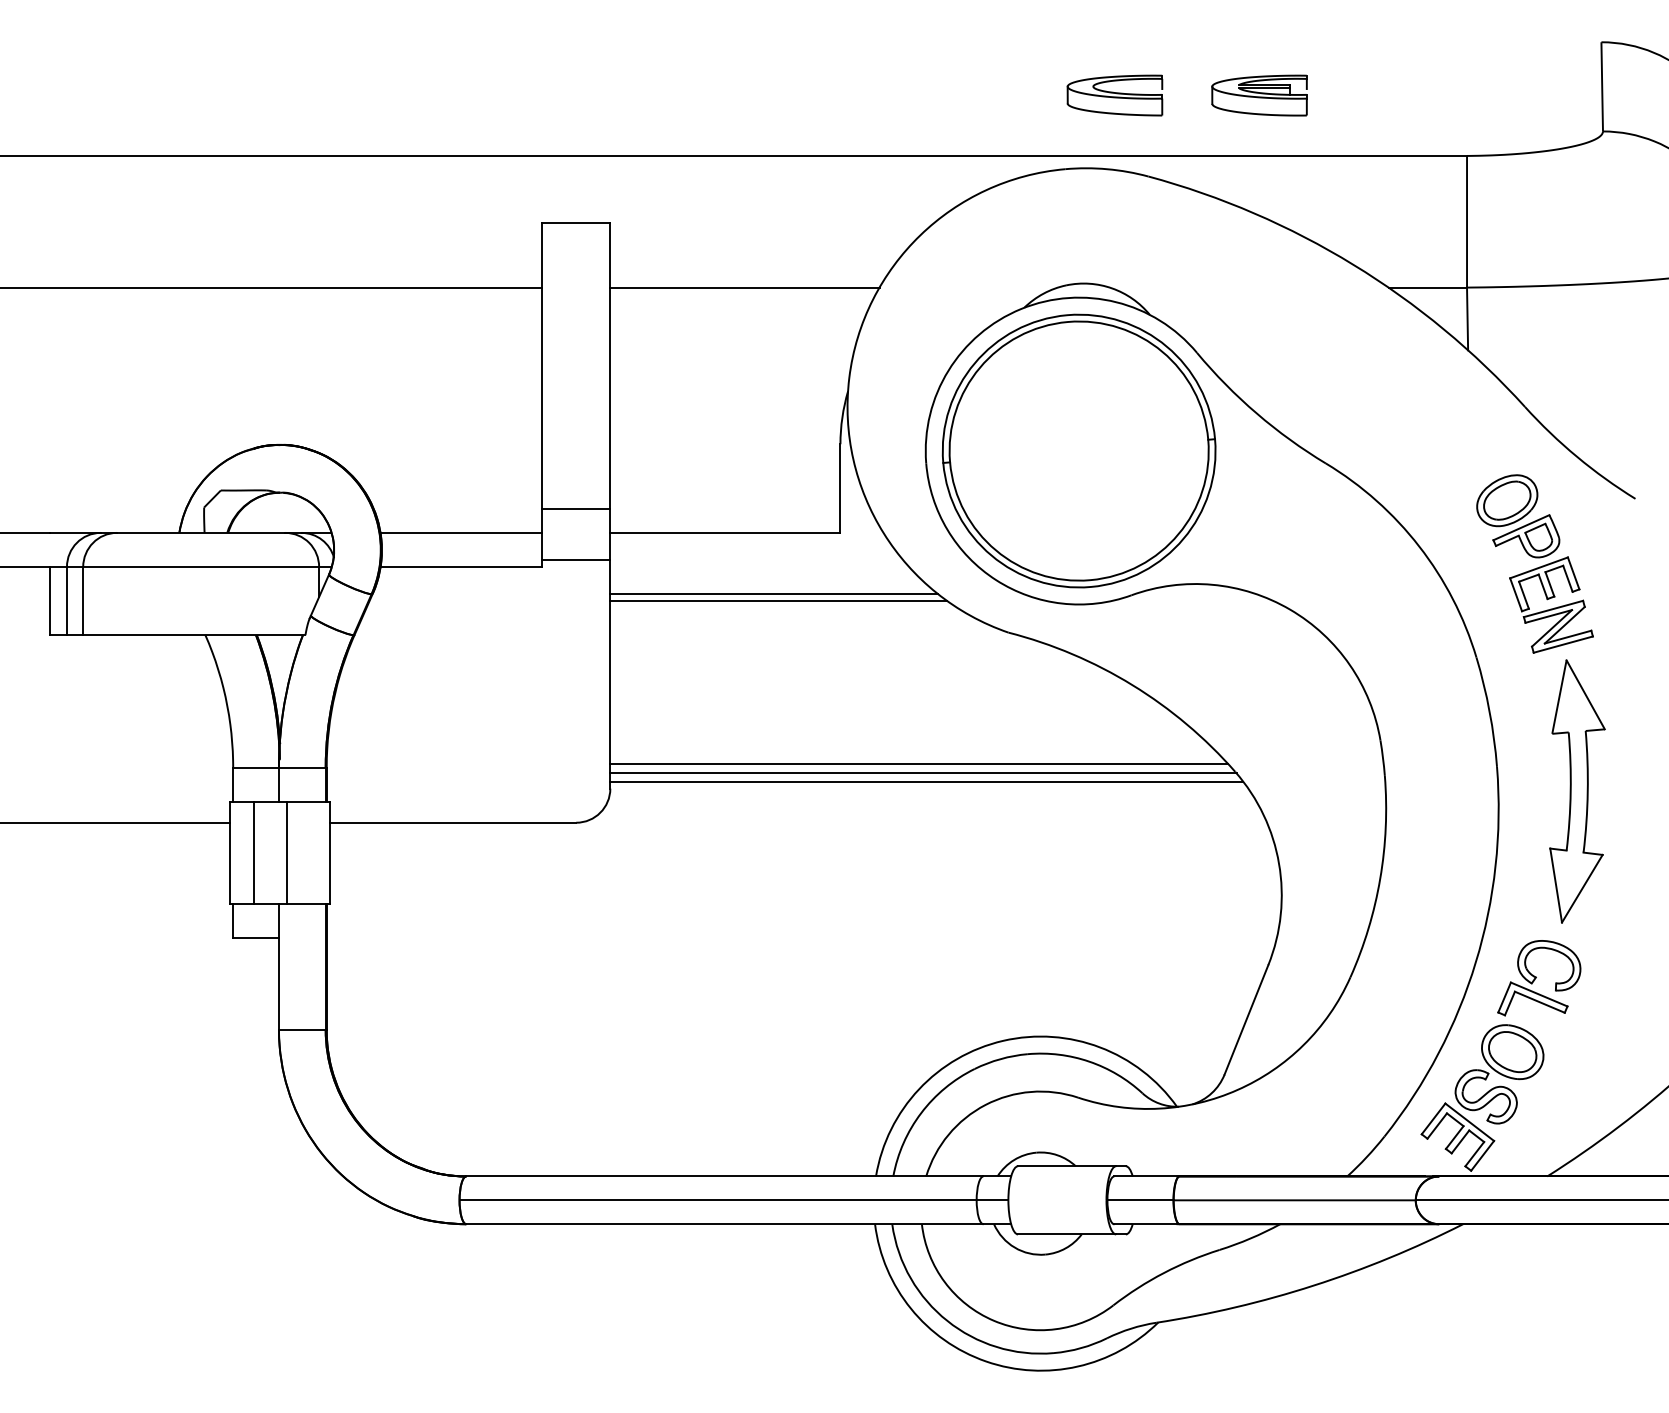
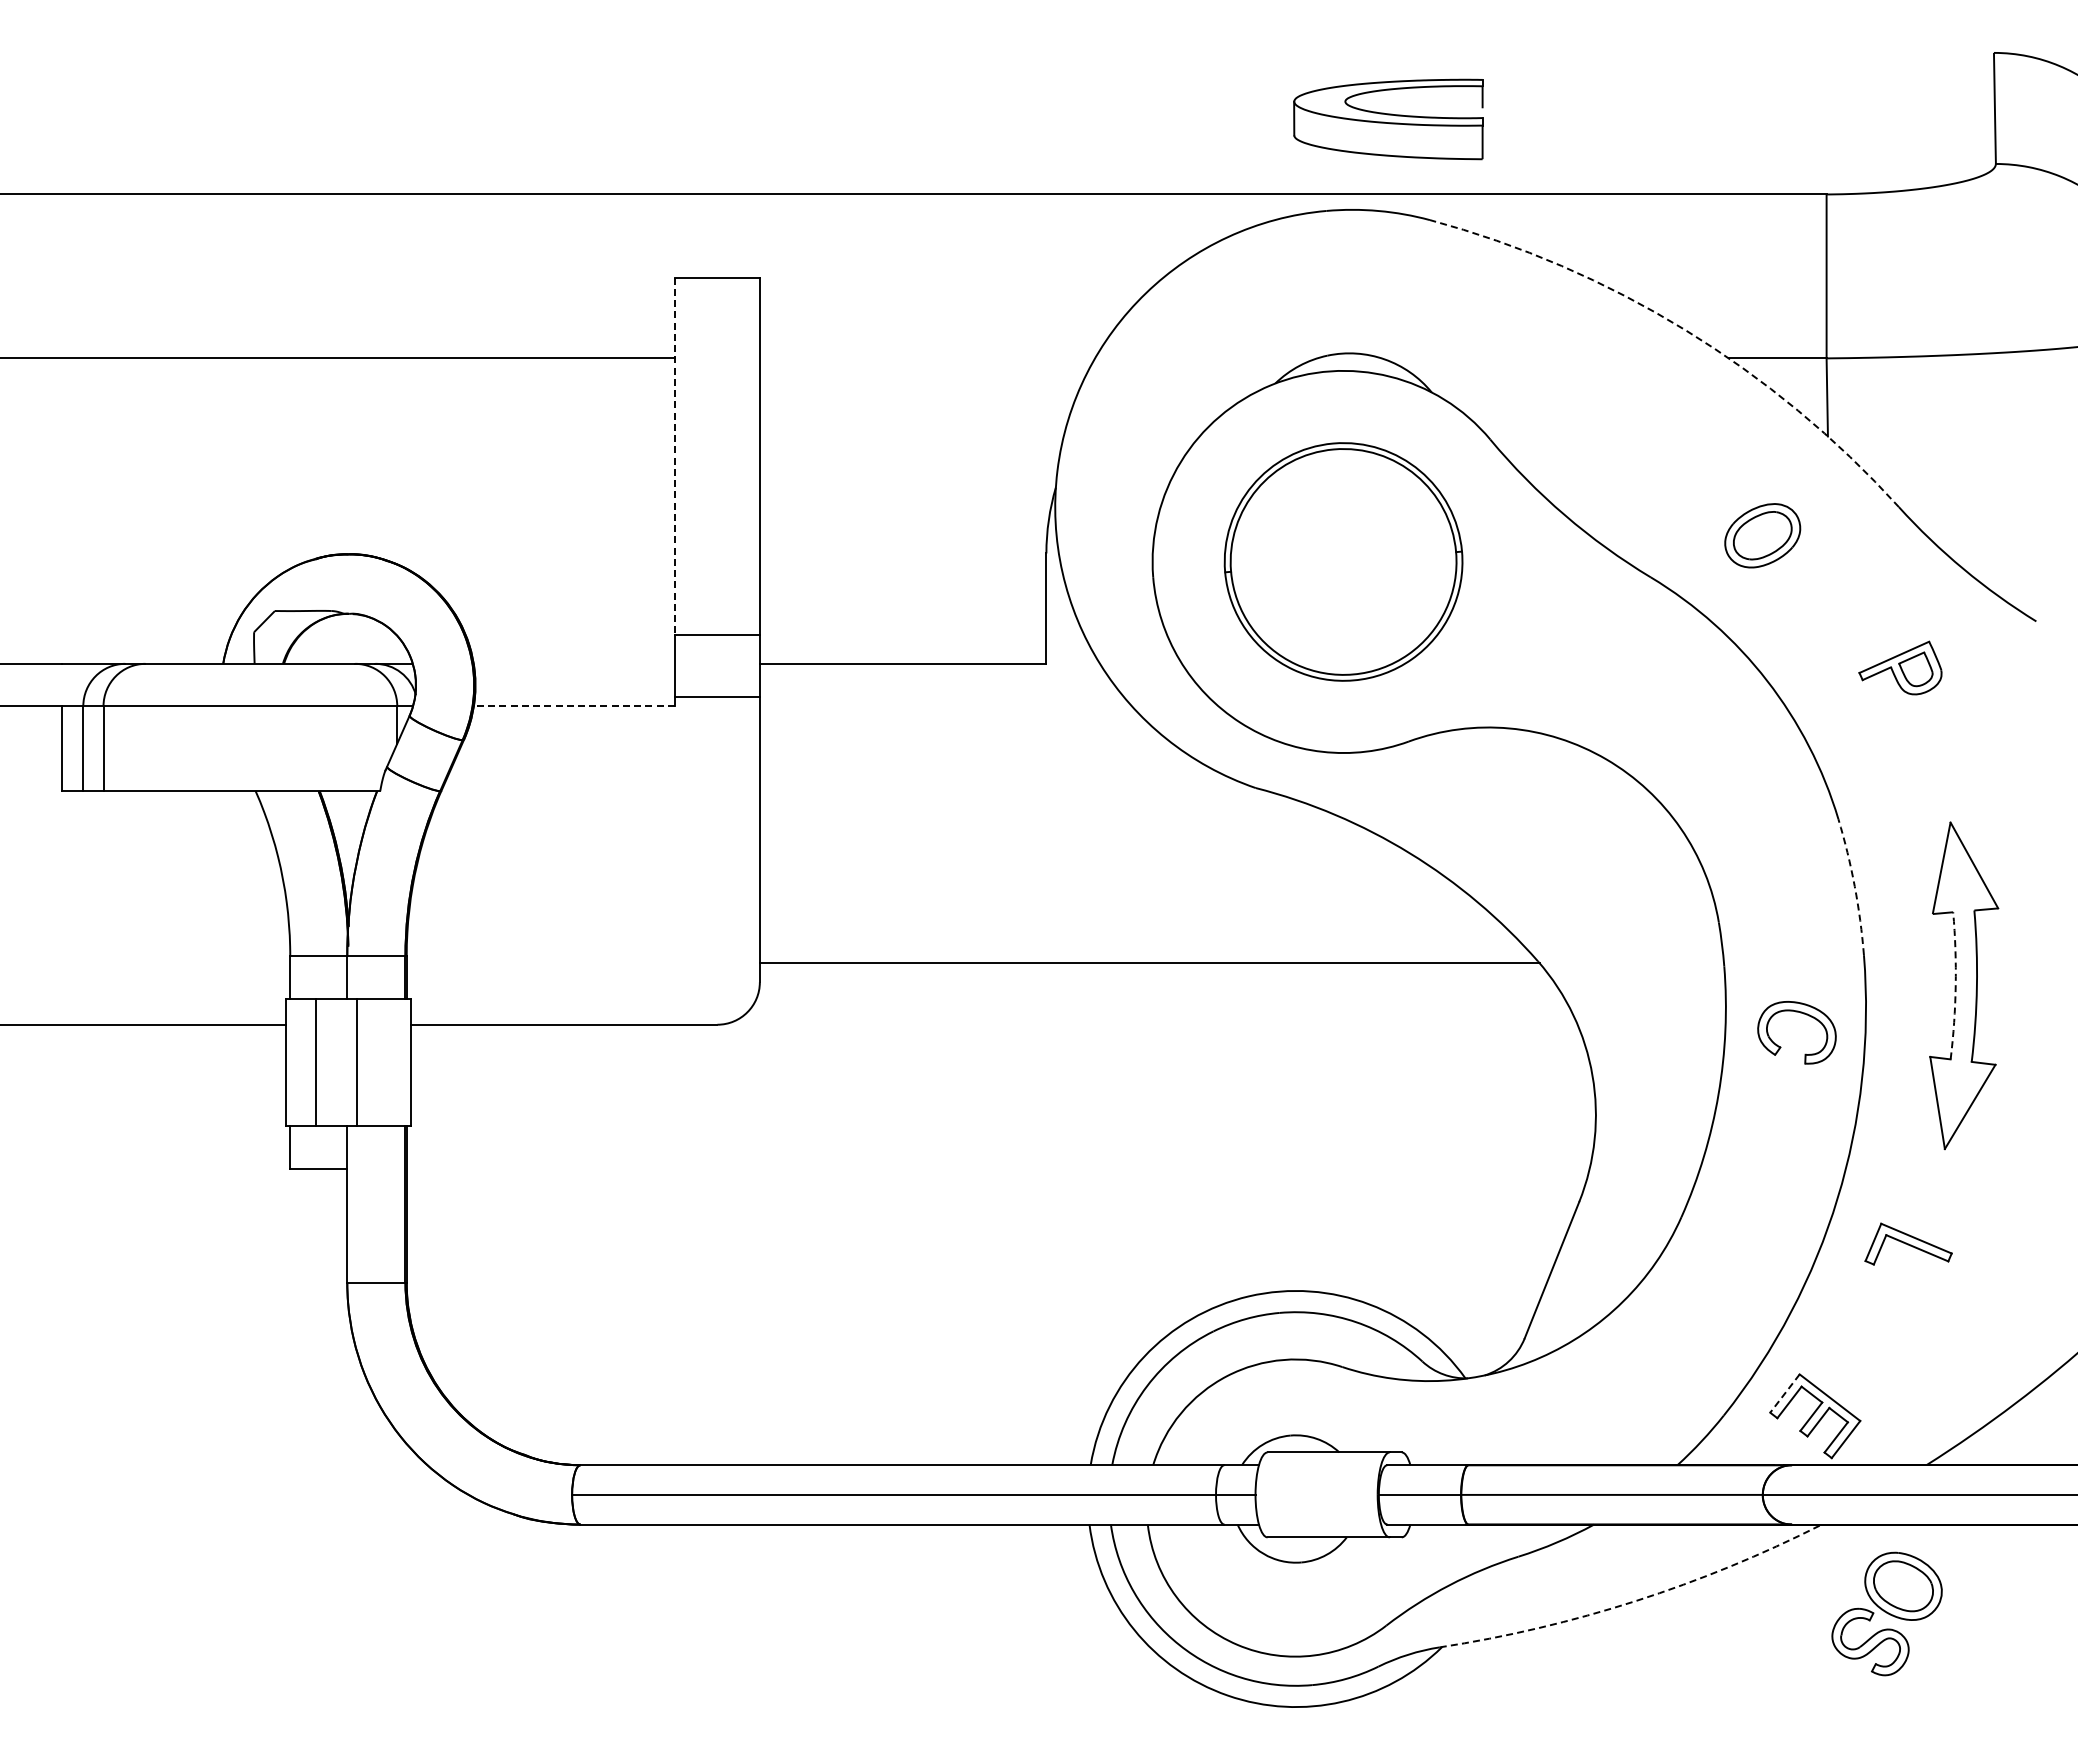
part: (1114, 94) -> (1387, 118), size x1.6
part: (1258, 95) -> (1567, 119), removed
arc: (1353, 264) -> (1685, 329), solid -> dashed
line: (744, 287) -> (927, 358), removed
line: (541, 366) -> (674, 456), solid -> dashed
part: (1079, 450) -> (1343, 561), size x0.7
part: (1507, 500) -> (1762, 535), moved
line: (460, 532) -> (573, 663), removed
line: (461, 567) -> (574, 706), solid -> dashed
line: (773, 594) -> (963, 740), removed
line: (778, 600) -> (969, 748), removed
part: (1551, 604) -> (1931, 753), removed
arc: (1489, 711) -> (1854, 886), solid -> dashed
line: (918, 763) -> (1143, 951), removed
line: (926, 781) -> (1153, 973), removed
arc: (1570, 791) -> (1955, 985), solid -> dashed
part: (1554, 951) -> (1803, 1014), moved
part: (1499, 1073) -> (1886, 1613), moved
line: (1433, 1118) -> (1784, 1393), solid -> dashed
arc: (1313, 1285) -> (1635, 1601), solid -> dashed

